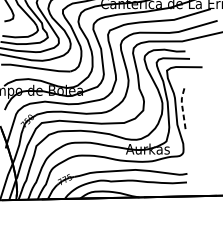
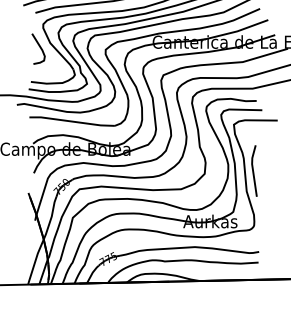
line: (182, 106) -> (252, 169), dashed -> solid

